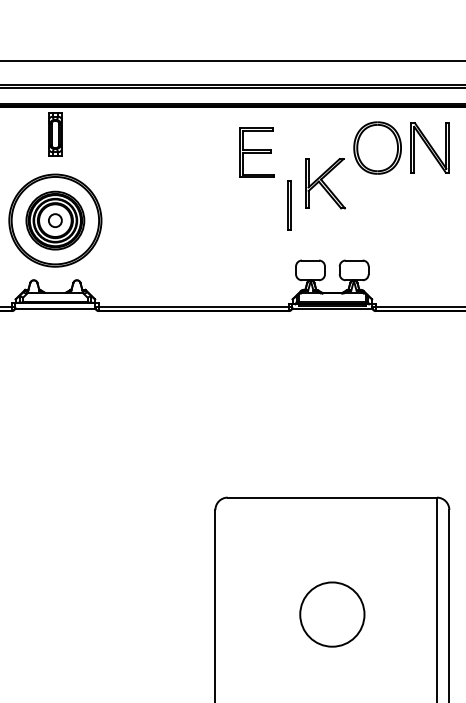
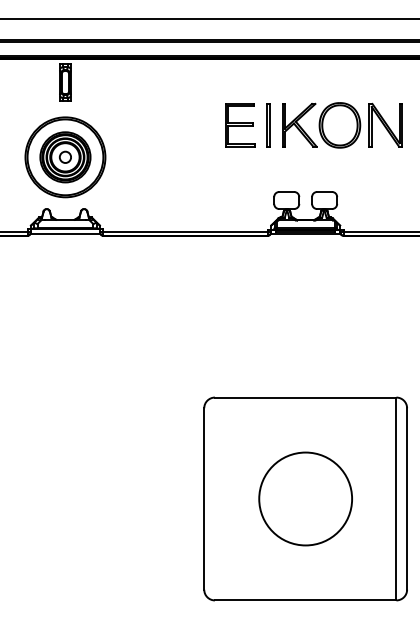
part: (401, 148) -> (360, 125), moved
part: (257, 152) -> (240, 125), moved
line: (288, 205) -> (267, 125), moved
circle: (332, 614) -> (305, 498), size x1.67

